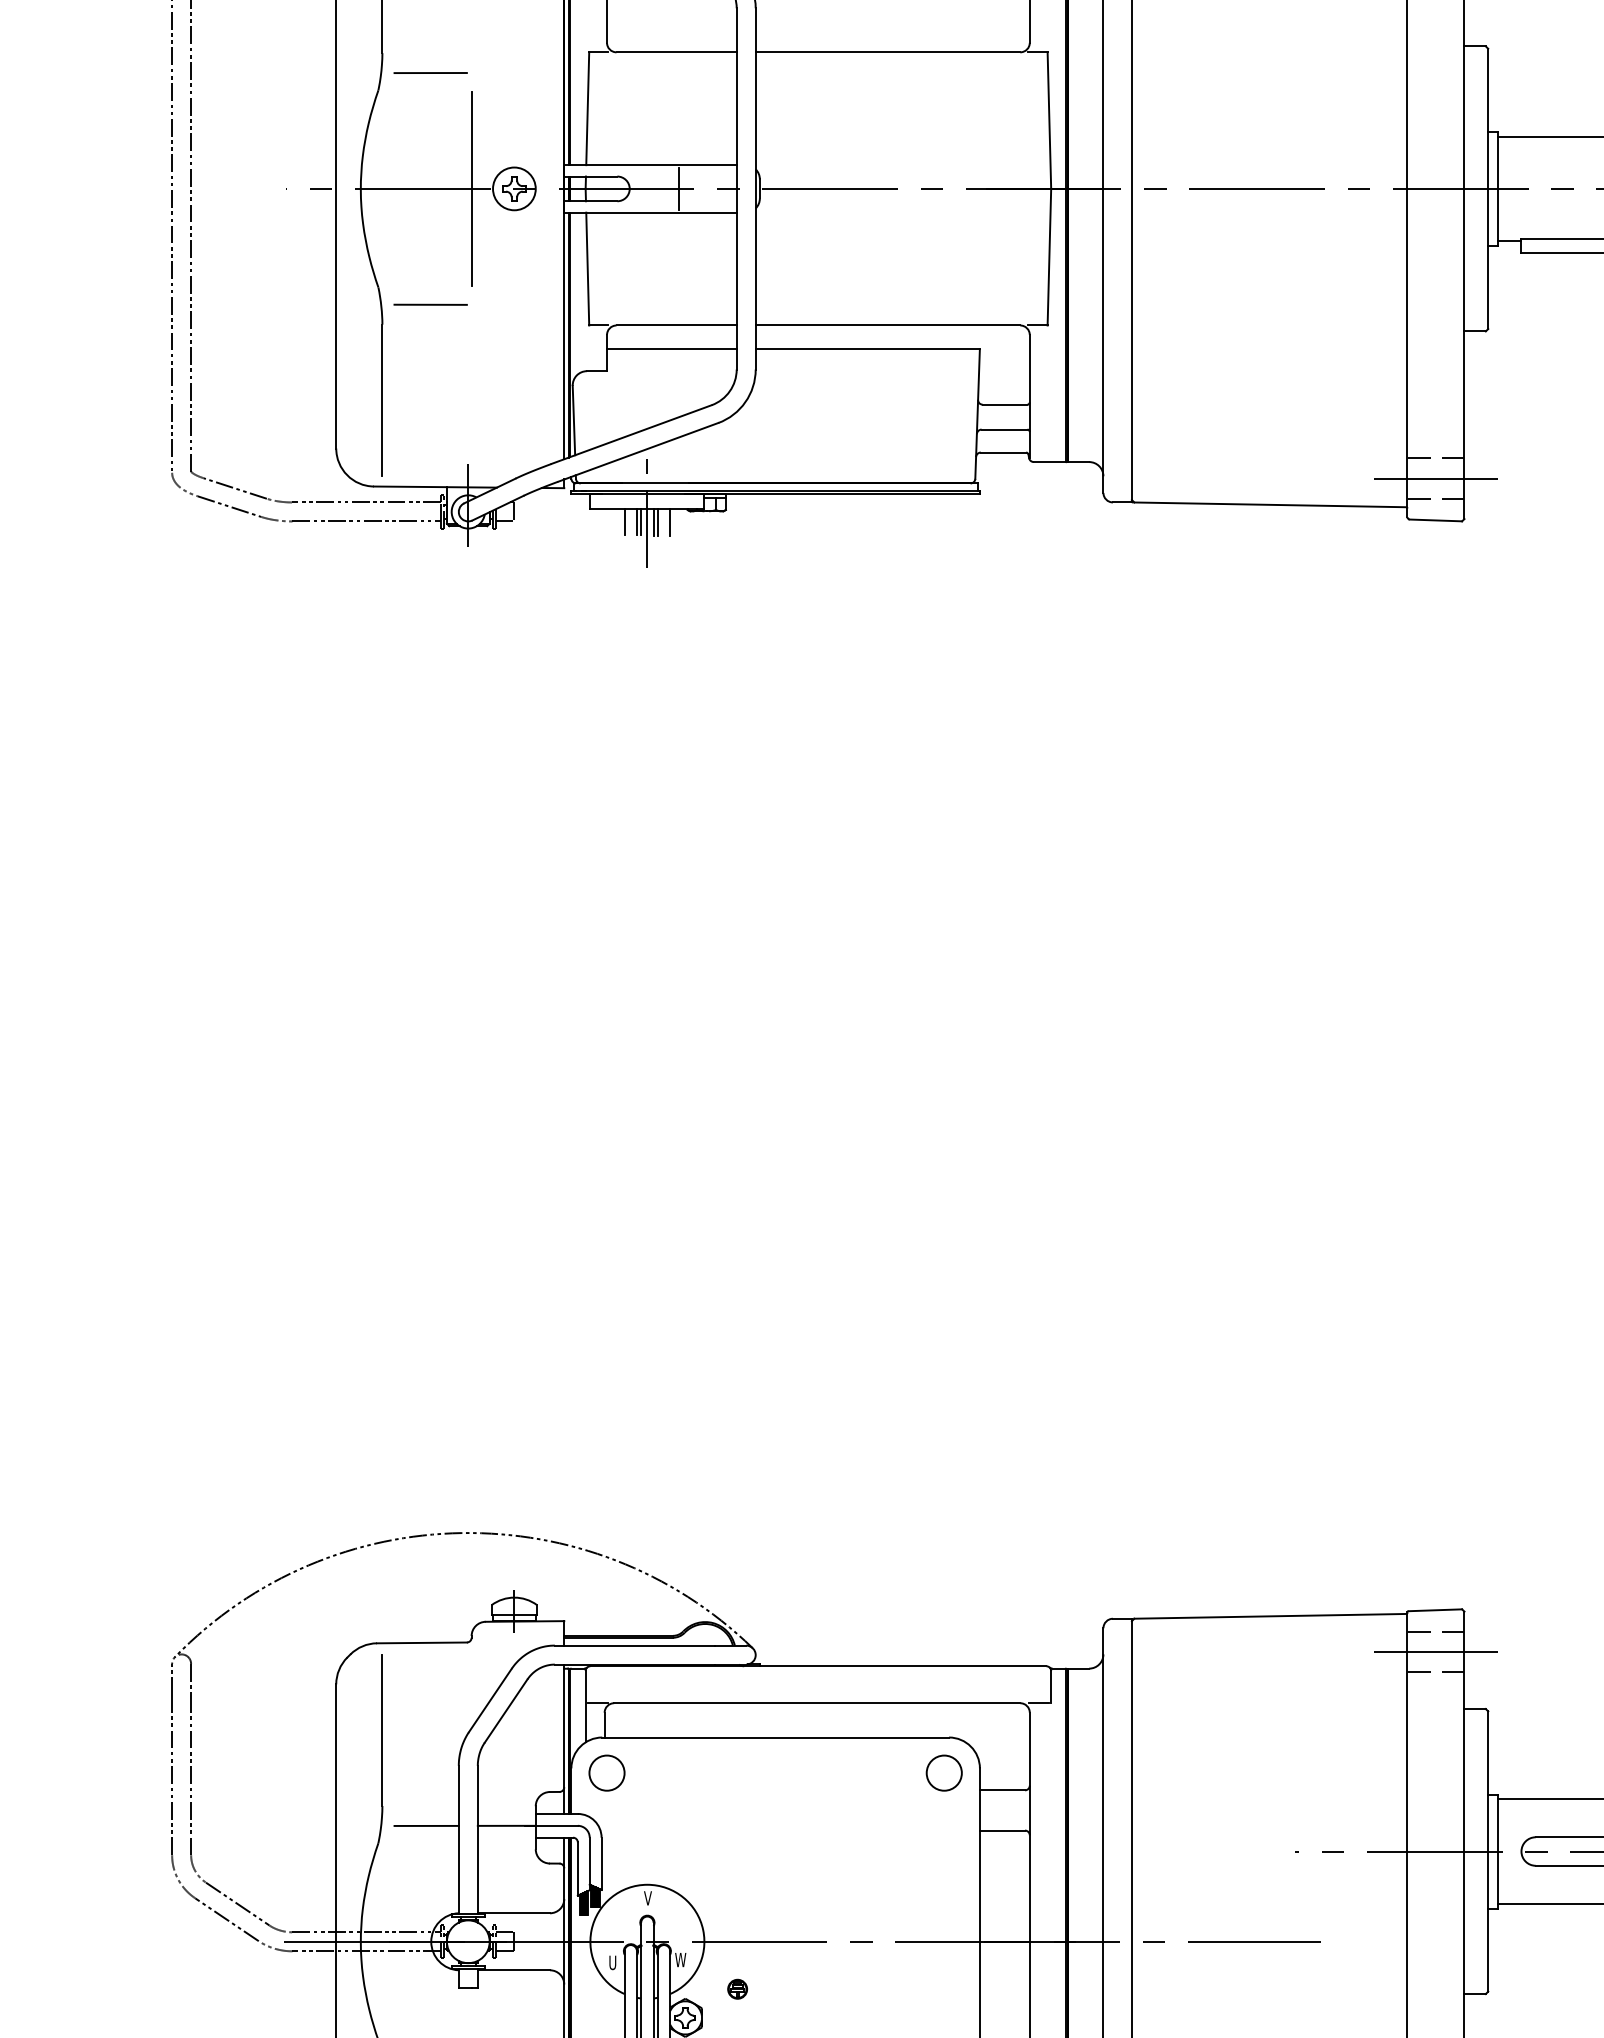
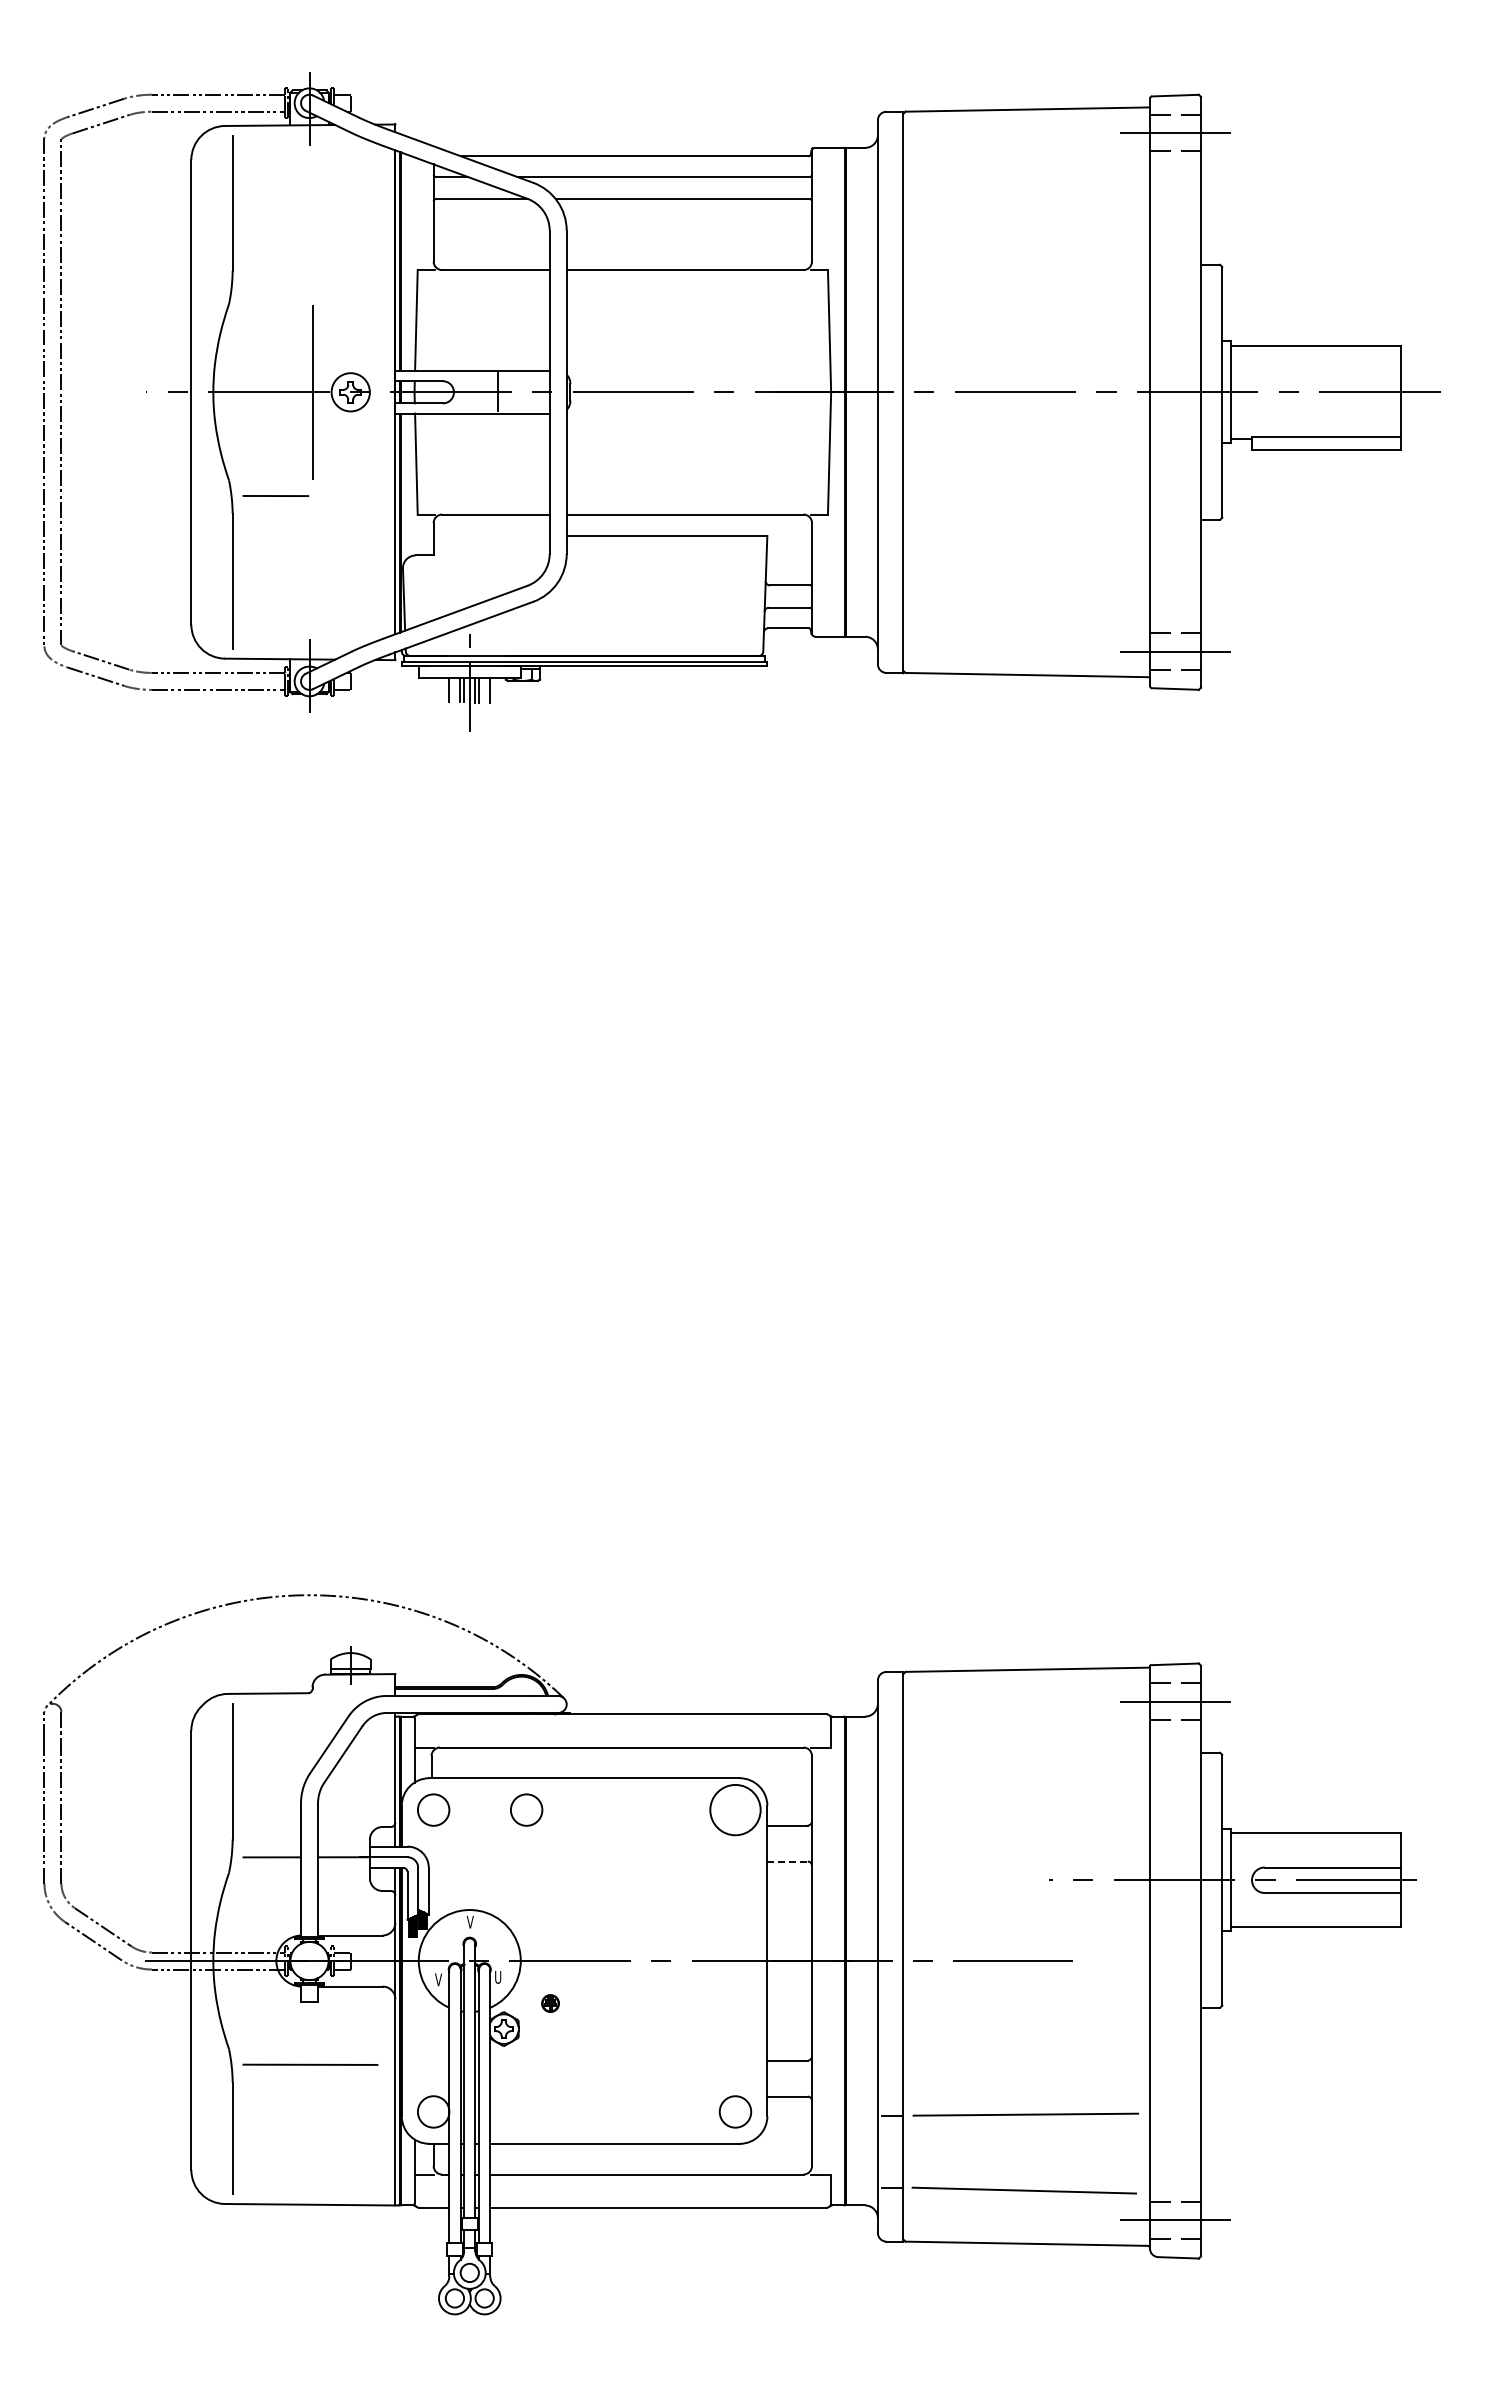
line: (430, 72) -> (275, 288), removed
line: (671, 348) -> (491, 535), removed
circle: (710, 1772) -> (526, 1809), added
circle: (944, 1772) -> (735, 1809), size x1.6
line: (1003, 1830) -> (788, 1861), solid -> dashed
text: (680, 1960) -> (499, 1977), W -> U
text: (612, 1962) -> (438, 1979), U -> V

